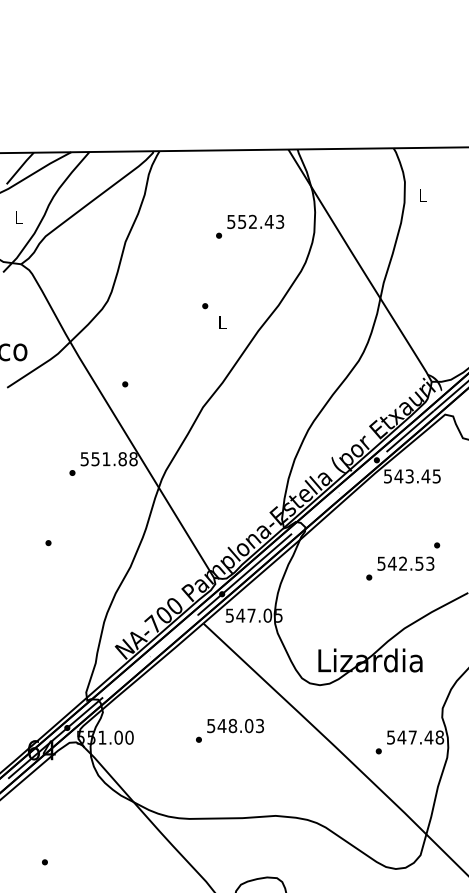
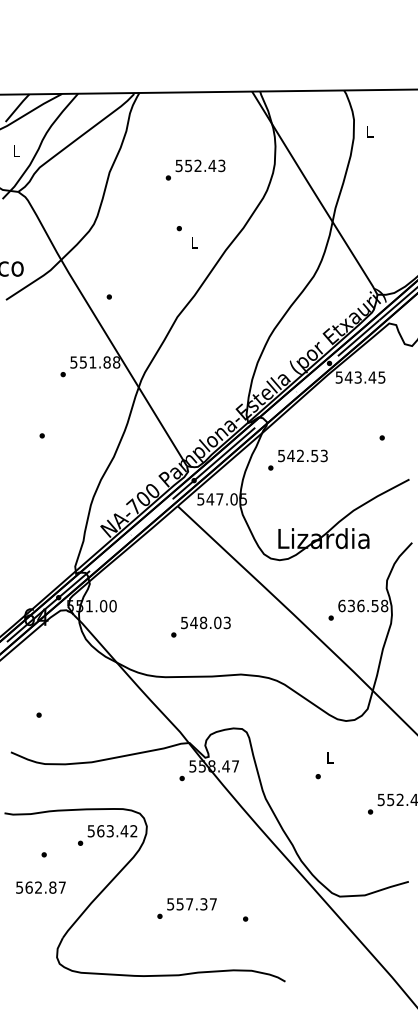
text: (249, 226) -> (195, 169), moved
text: (399, 567) -> (297, 459), moved
text: (229, 730) -> (200, 626), moved
text: (410, 736) -> (358, 605), 547.48 -> 636.58

